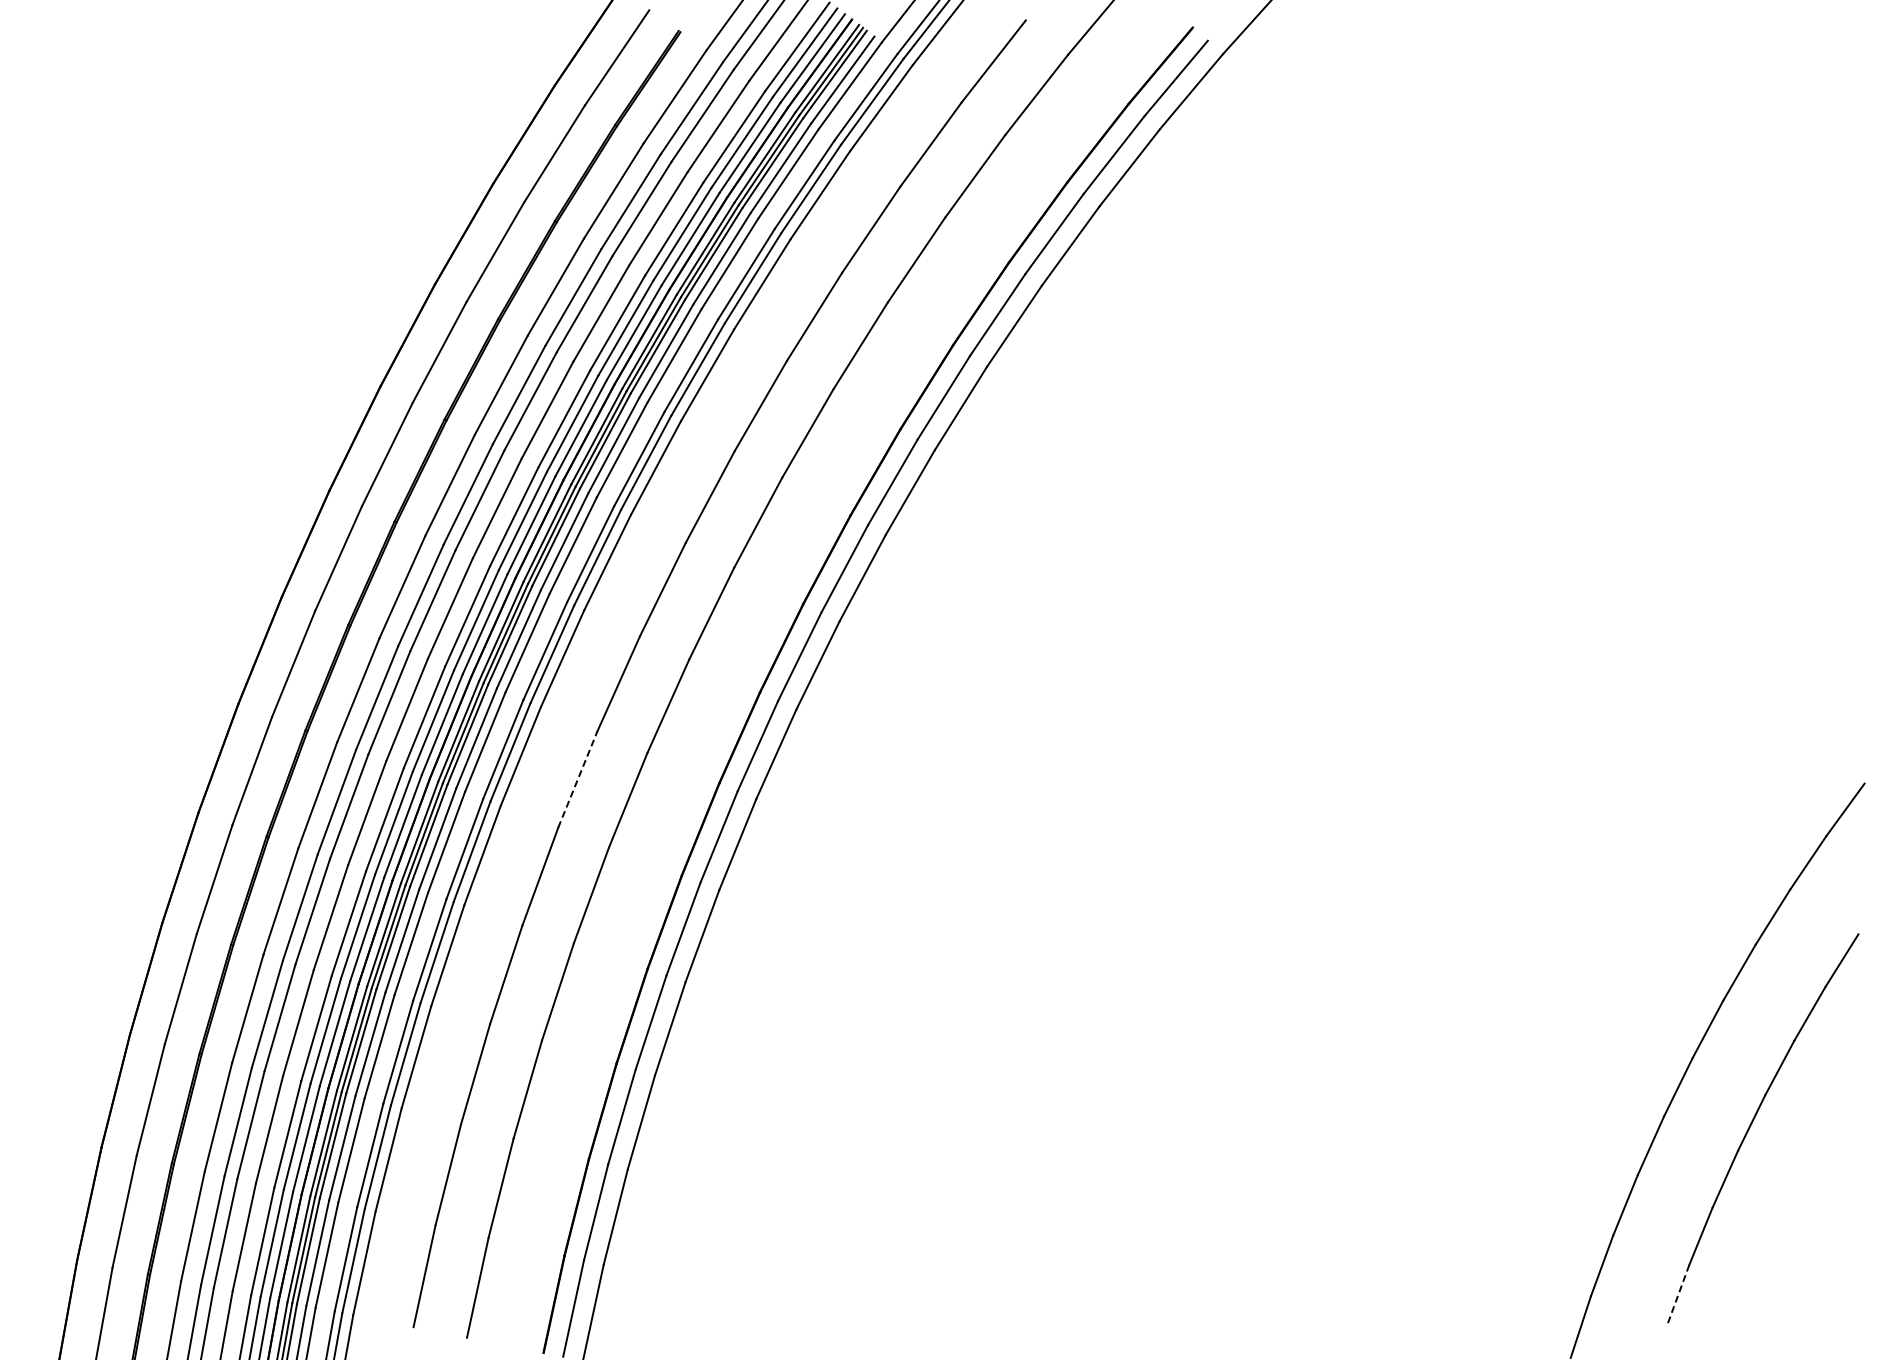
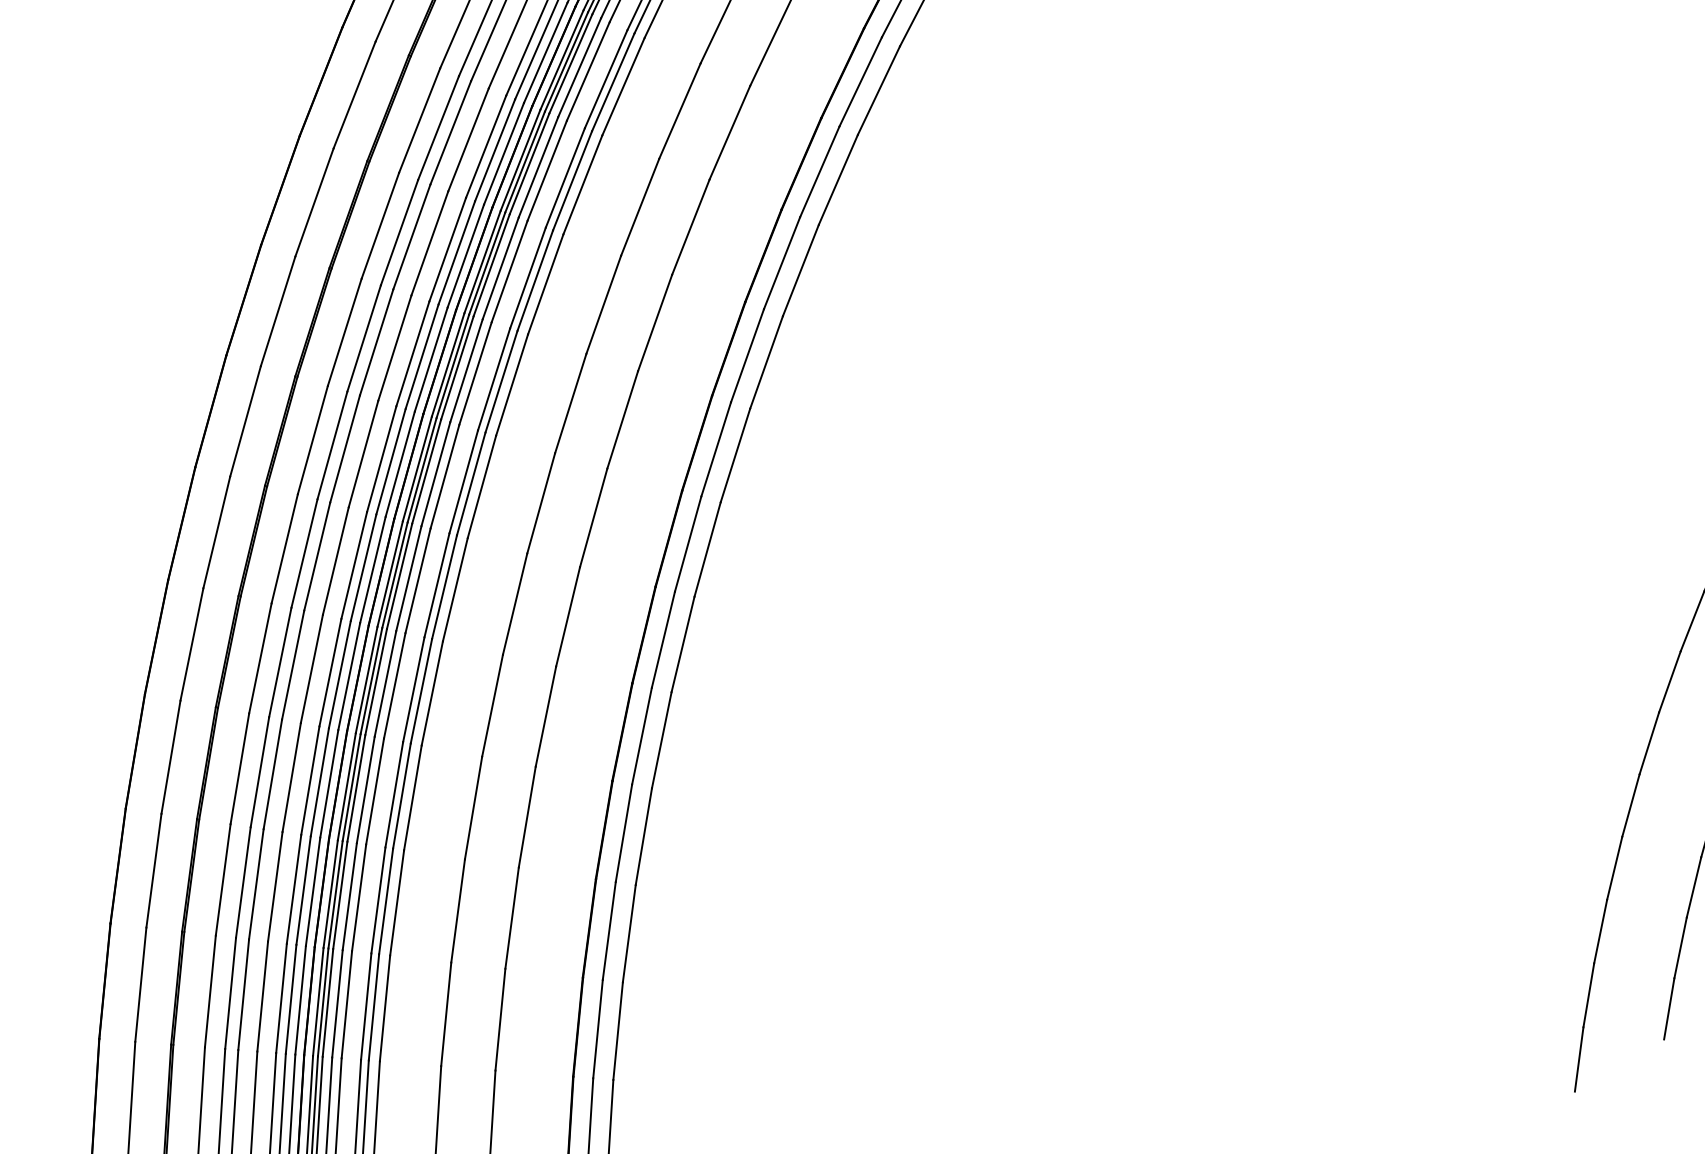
line: (578, 779) -> (493, 705), dashed -> solid
line: (1678, 1294) -> (1669, 1009), dashed -> solid

